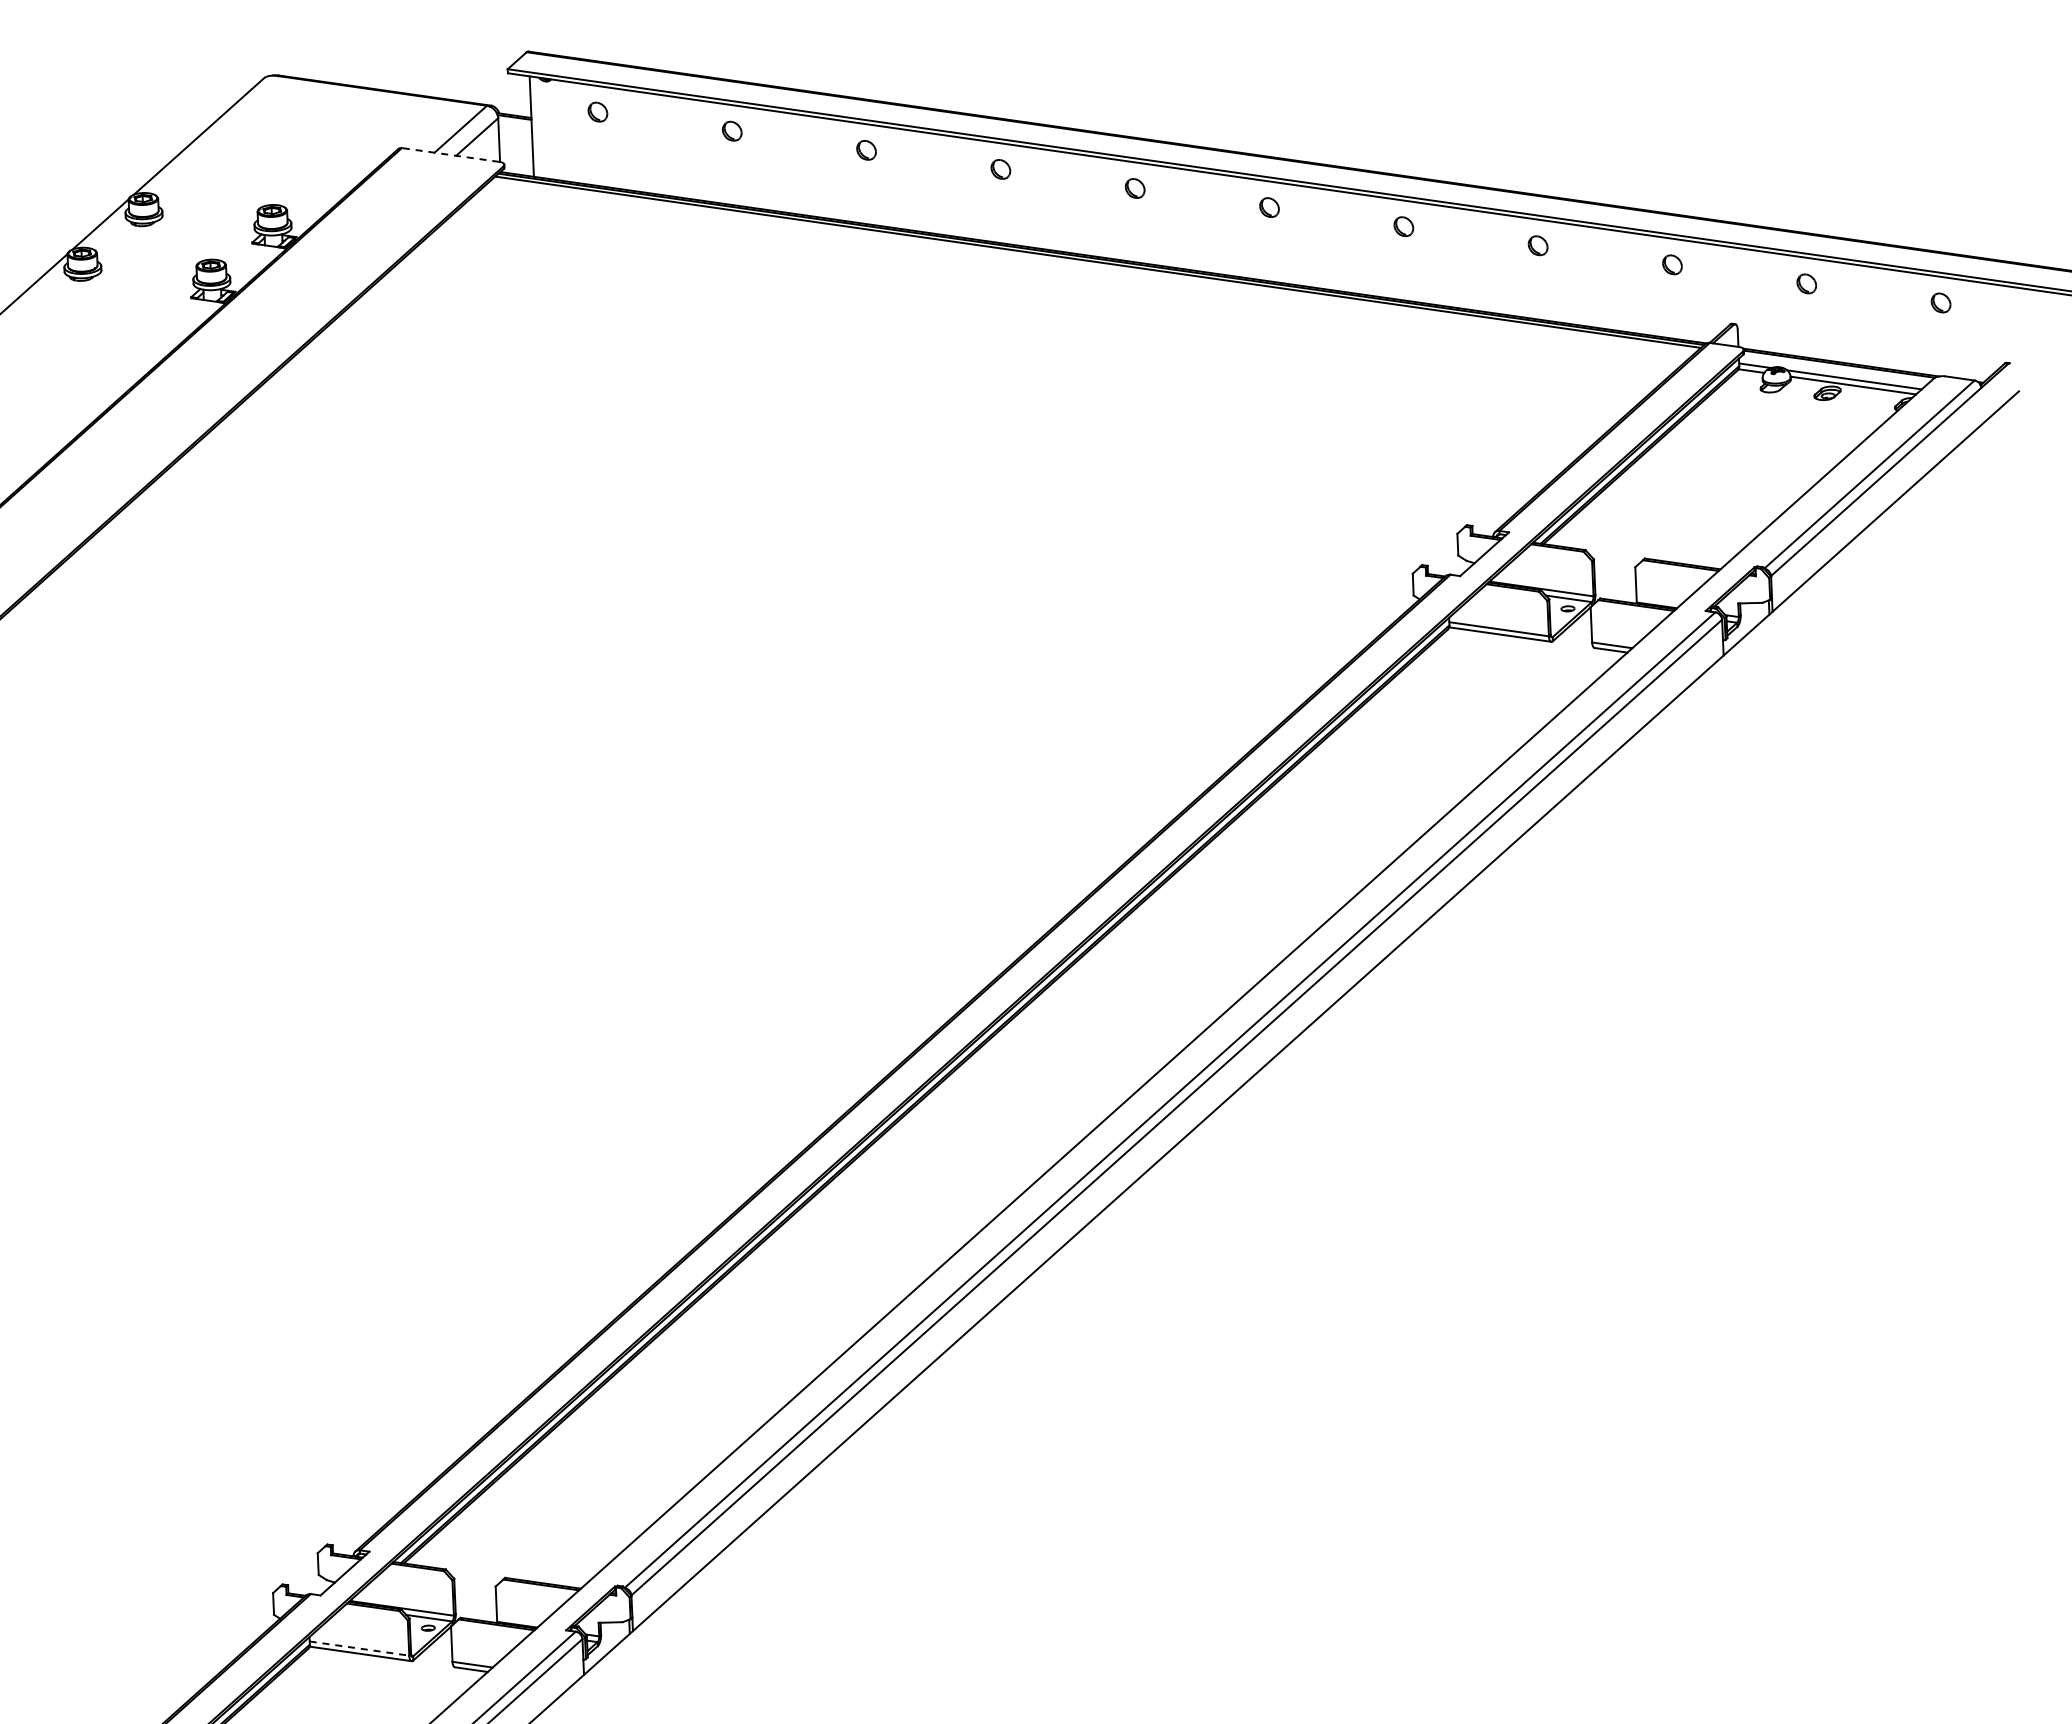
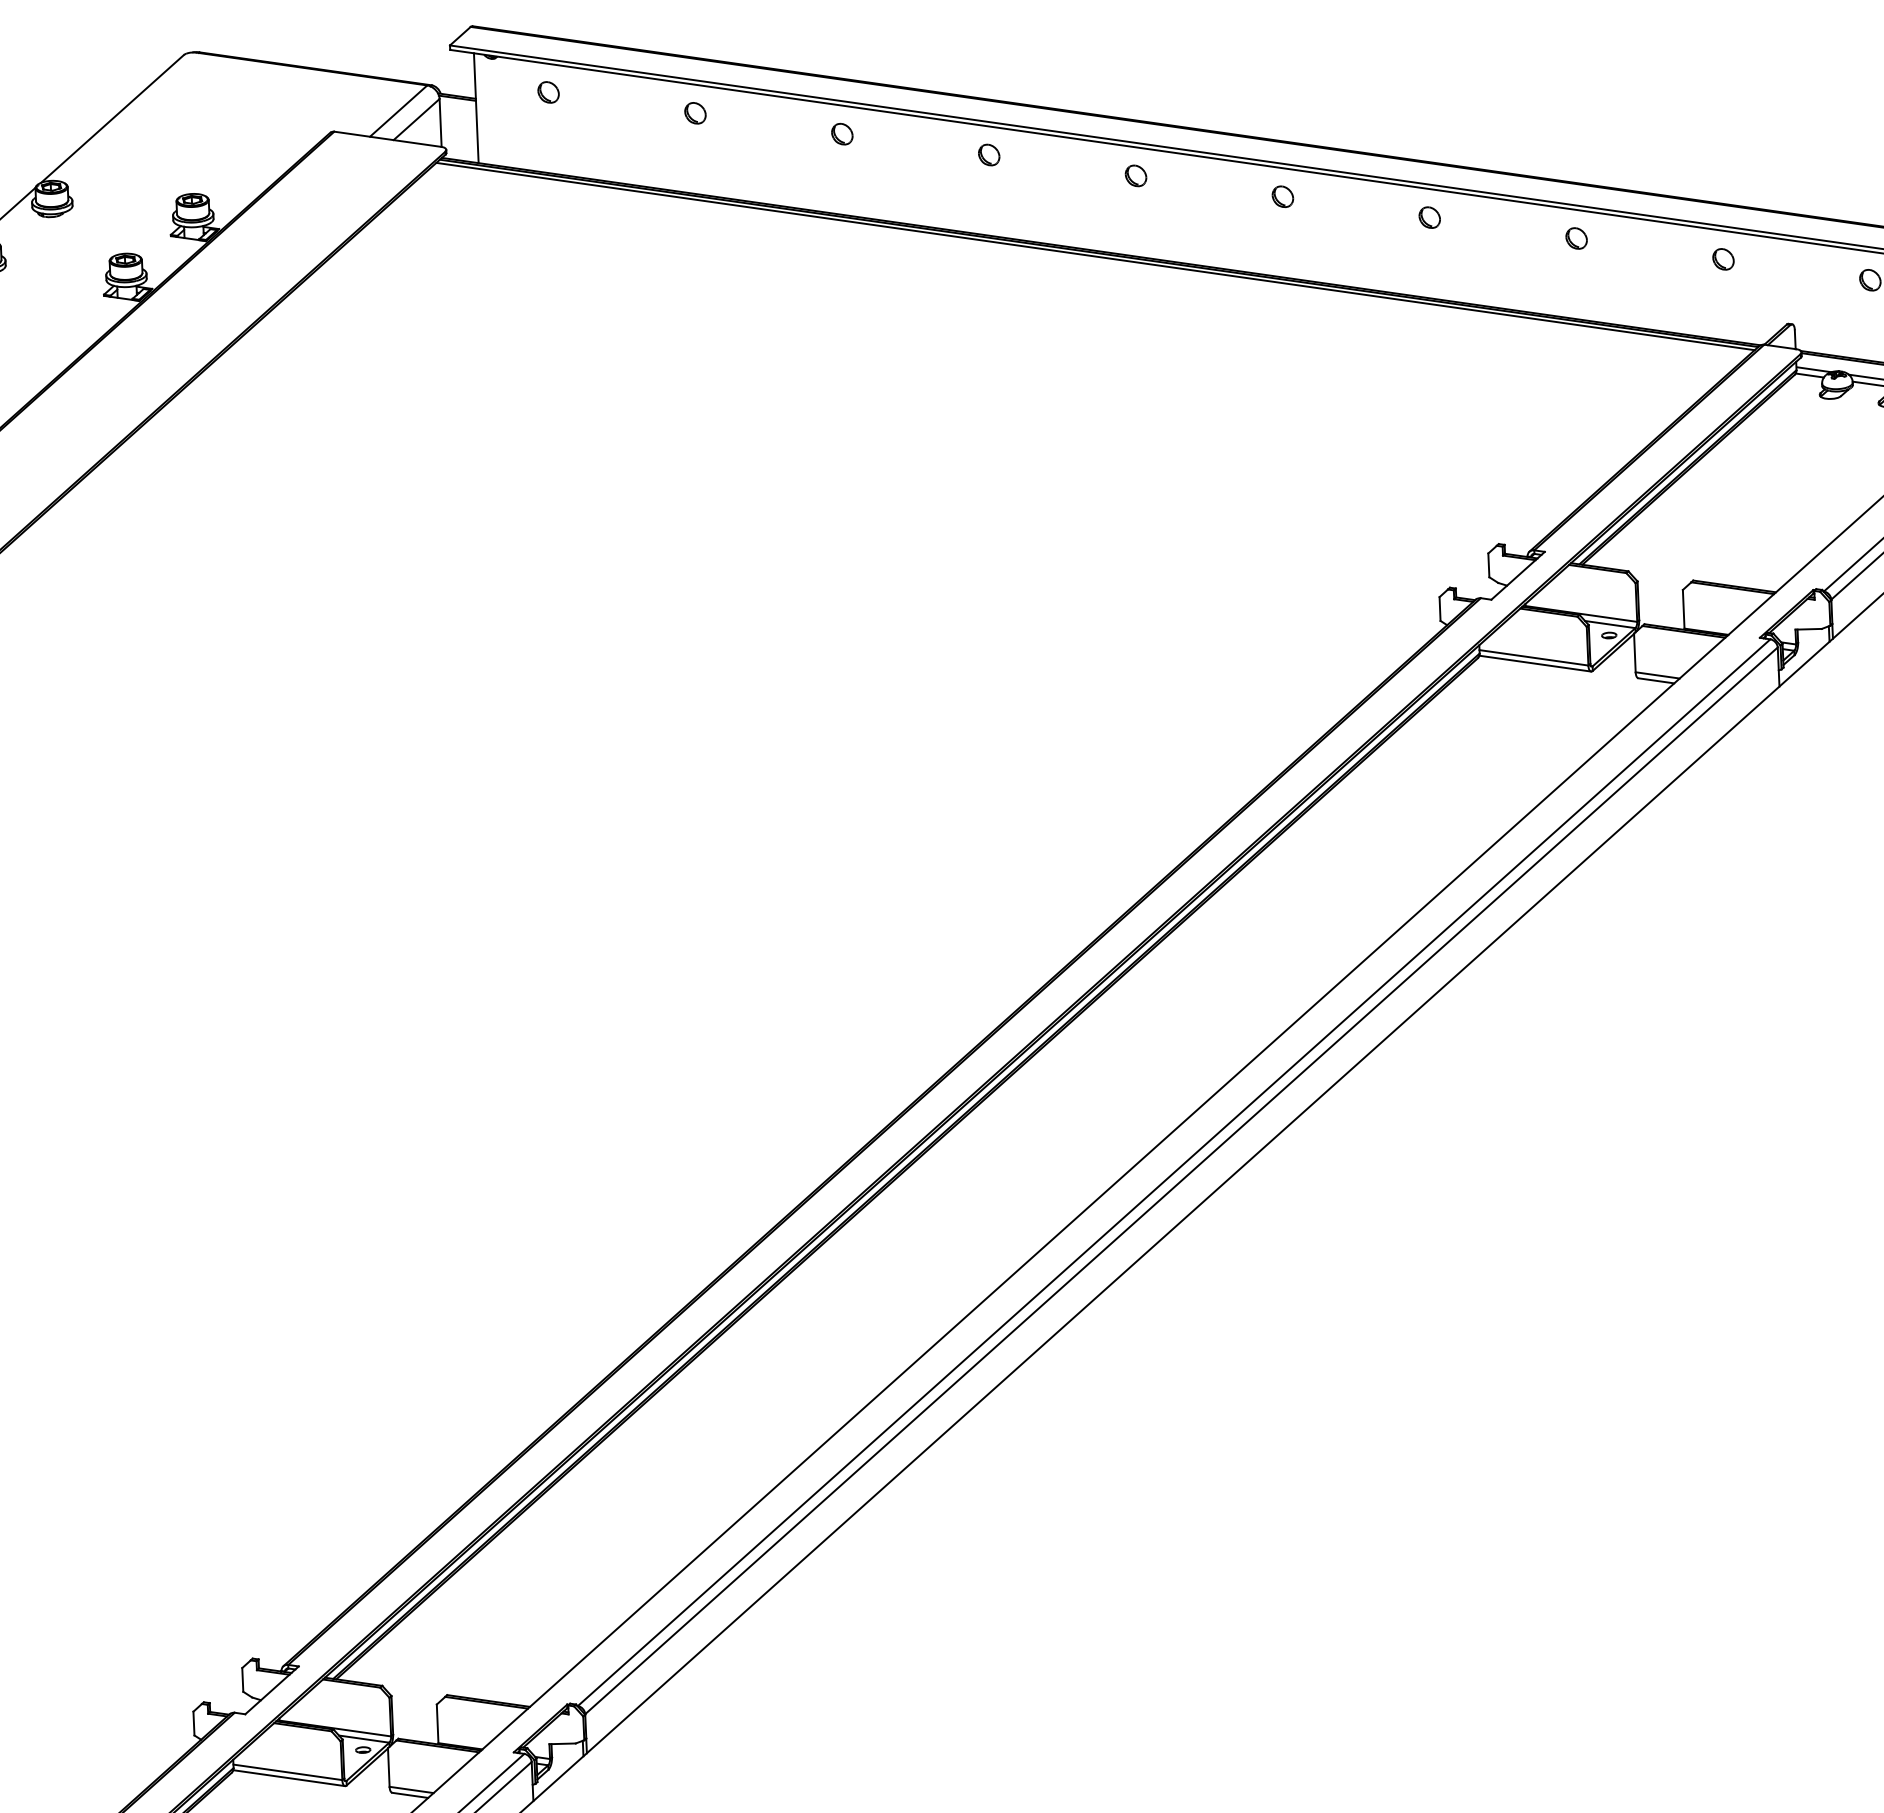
line: (450, 154) -> (387, 138), dashed -> solid
line: (359, 1648) -> (287, 1772), dashed -> solid

